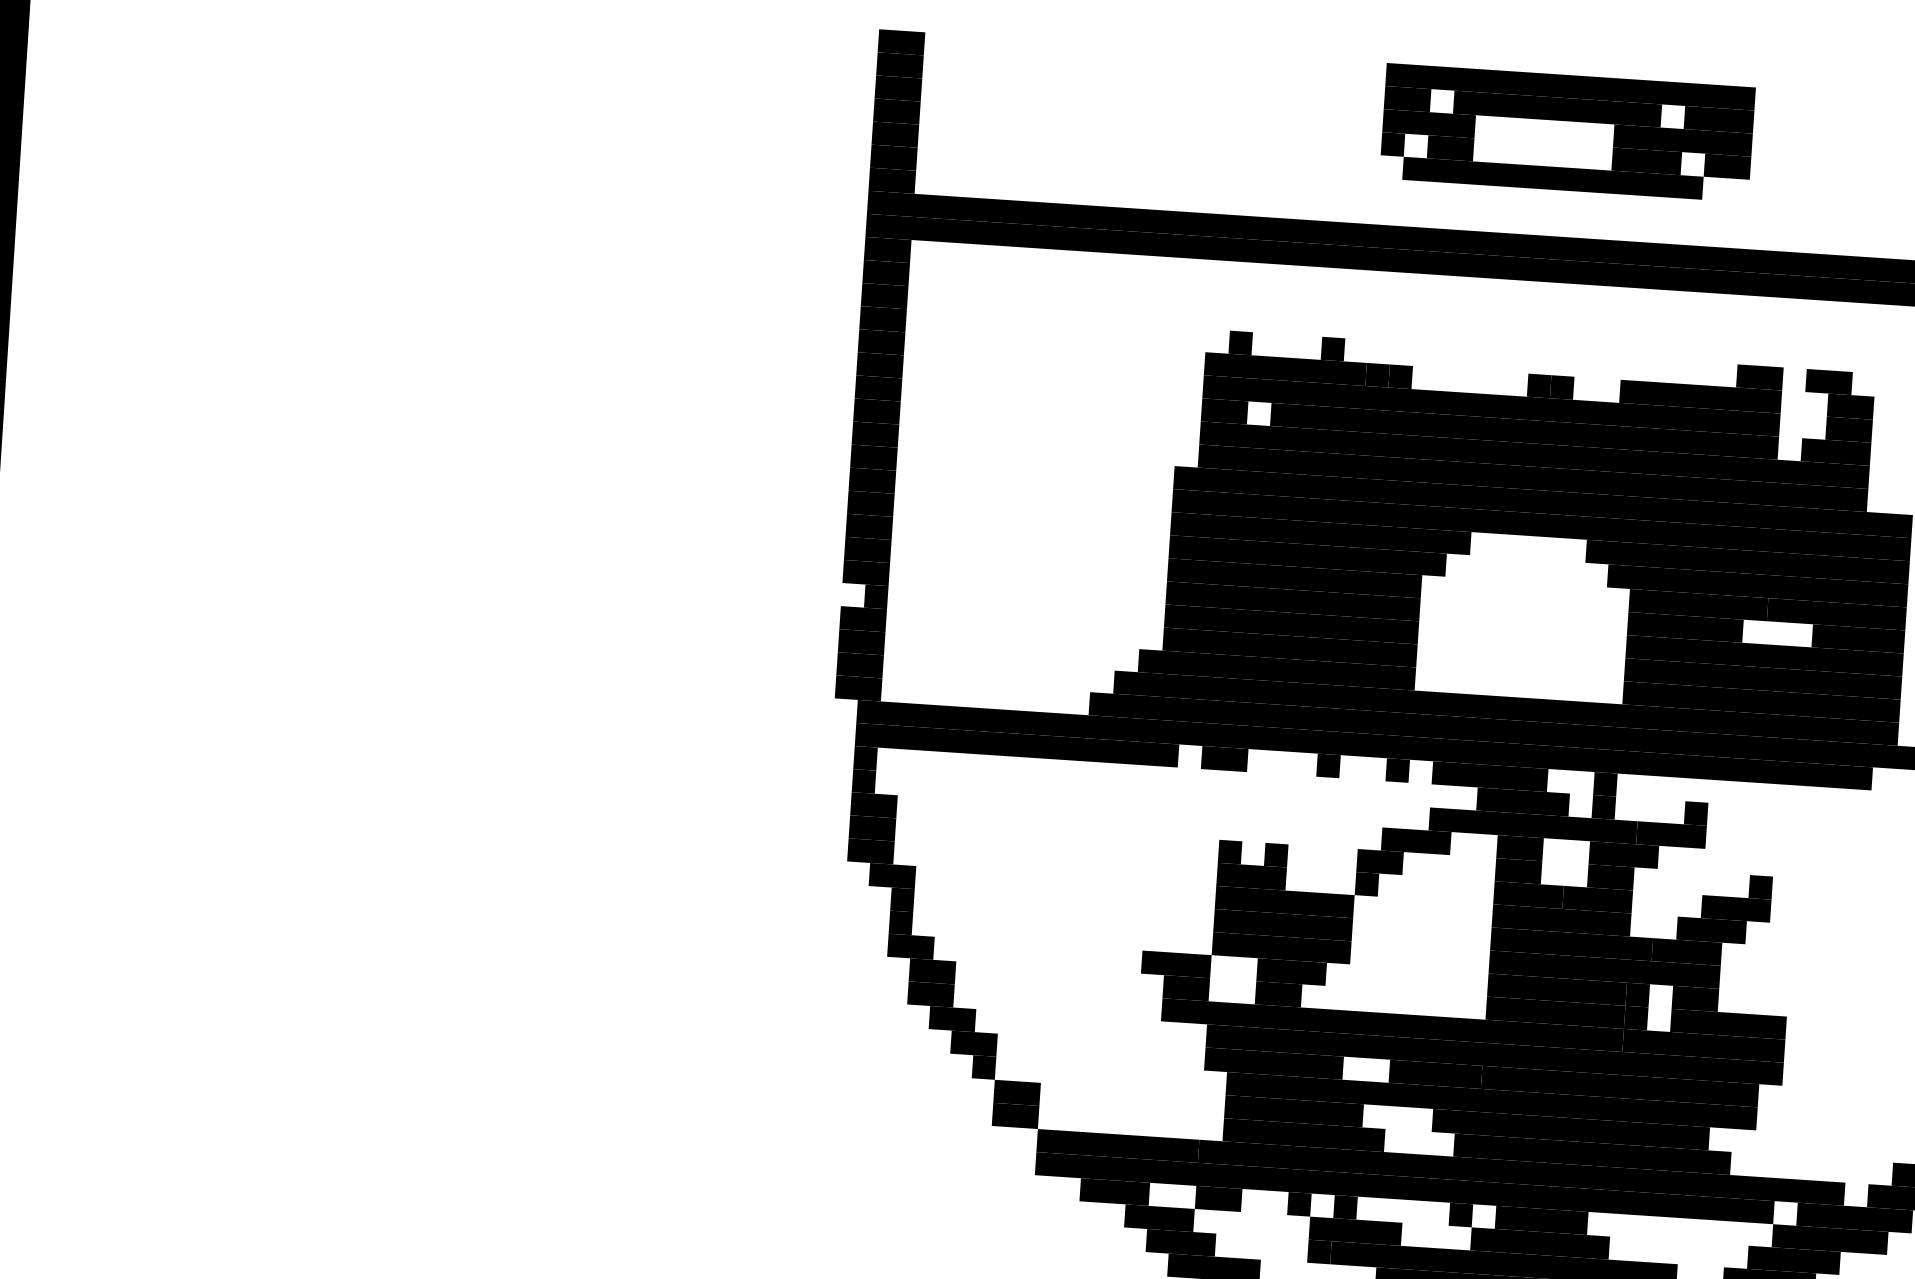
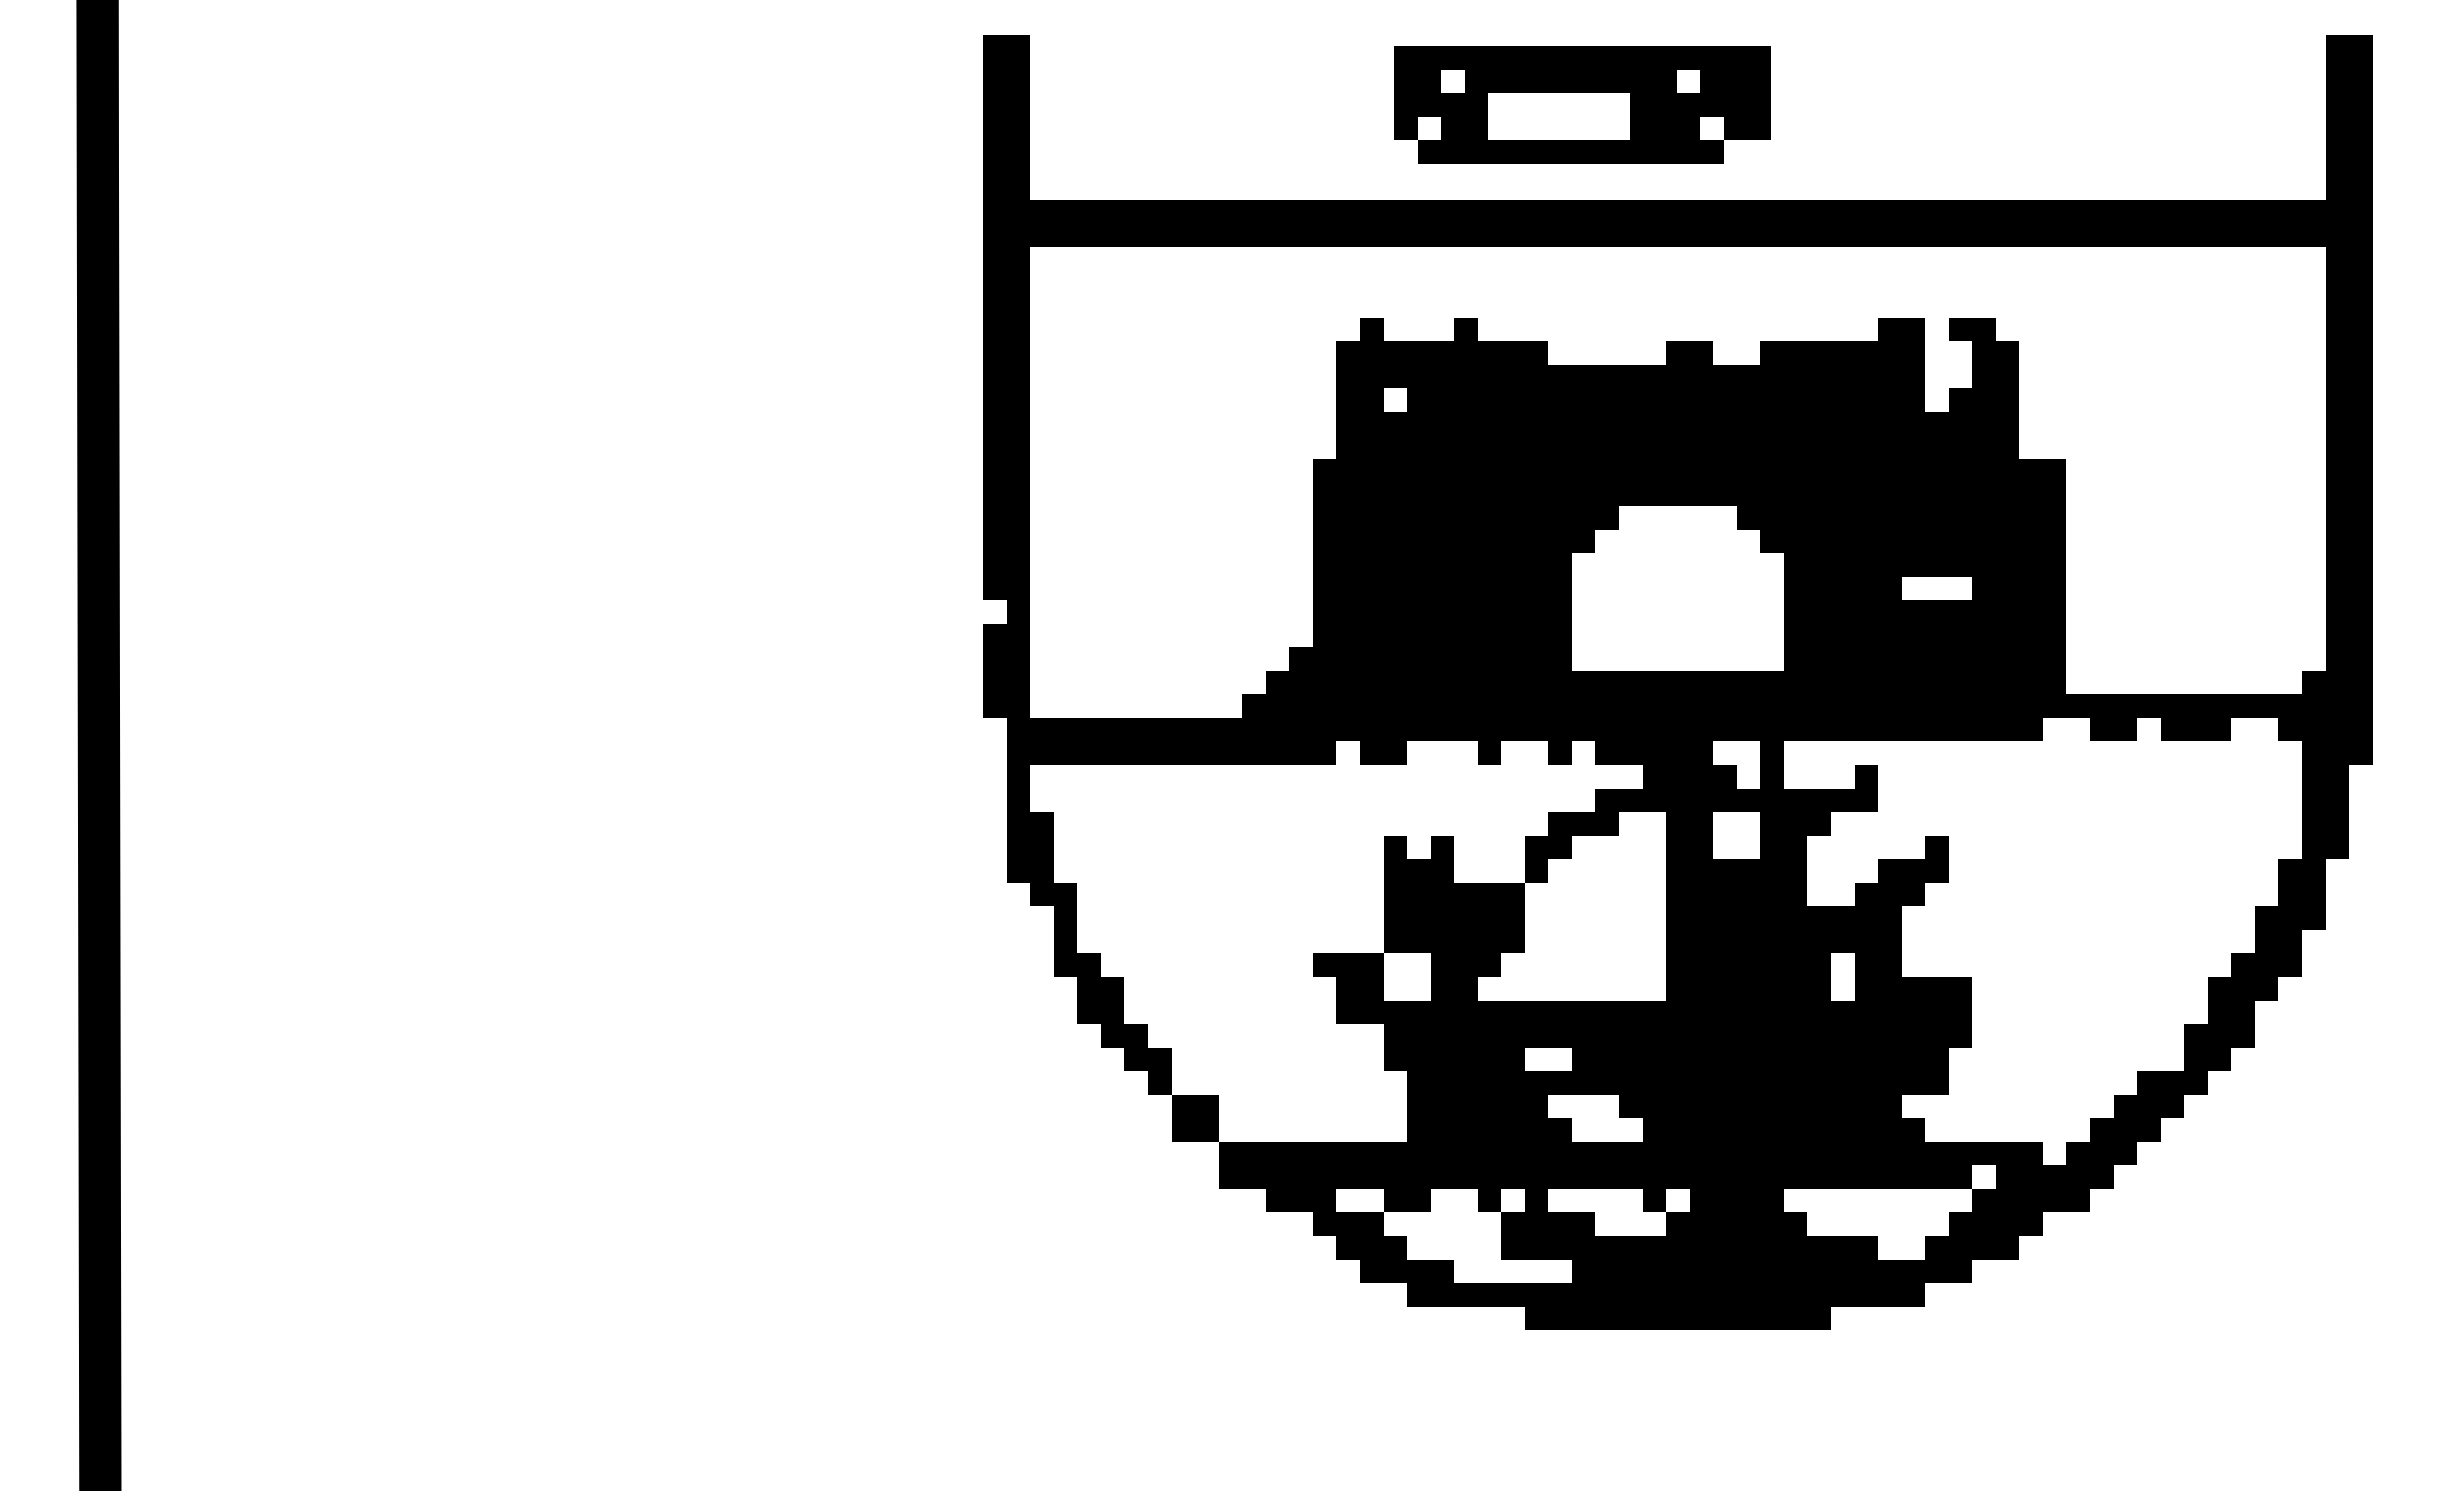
part: (1567, 132) -> (1582, 104), moved

